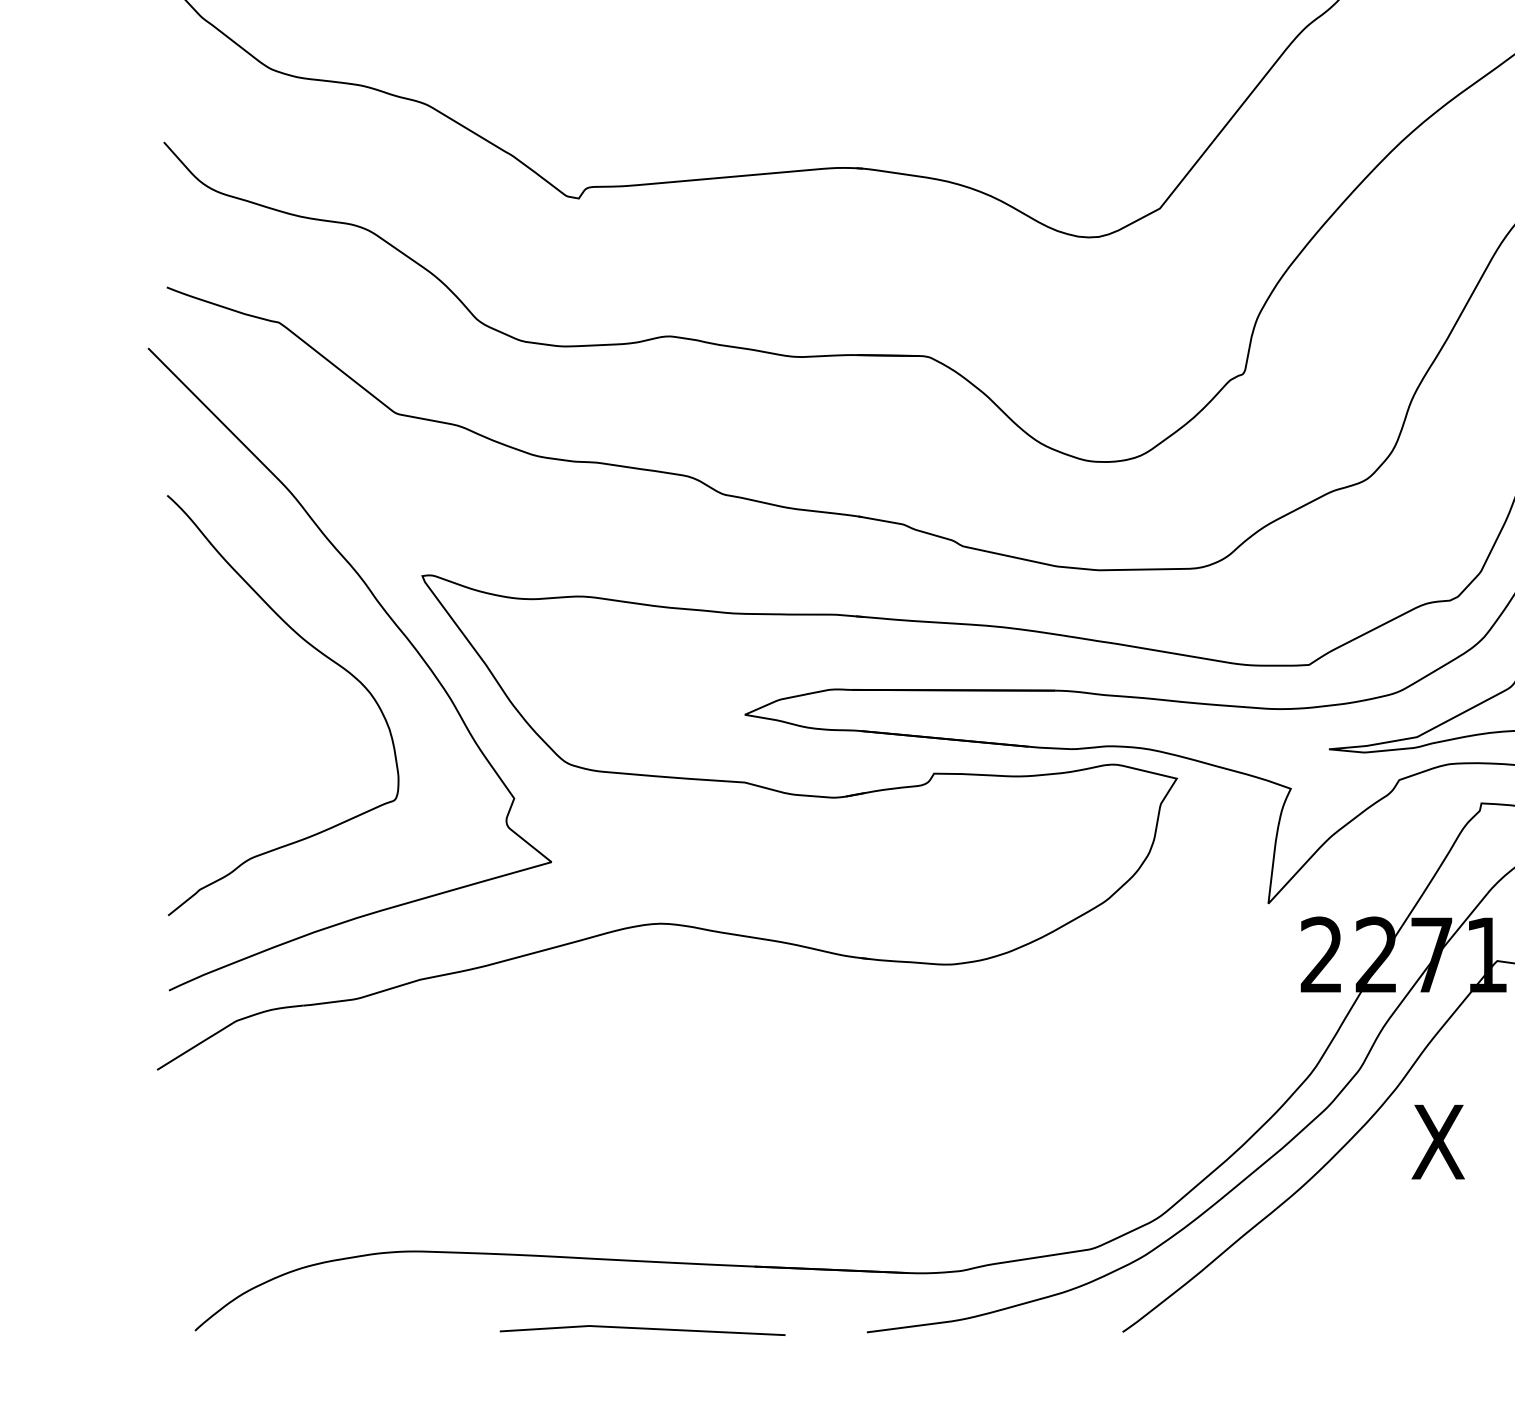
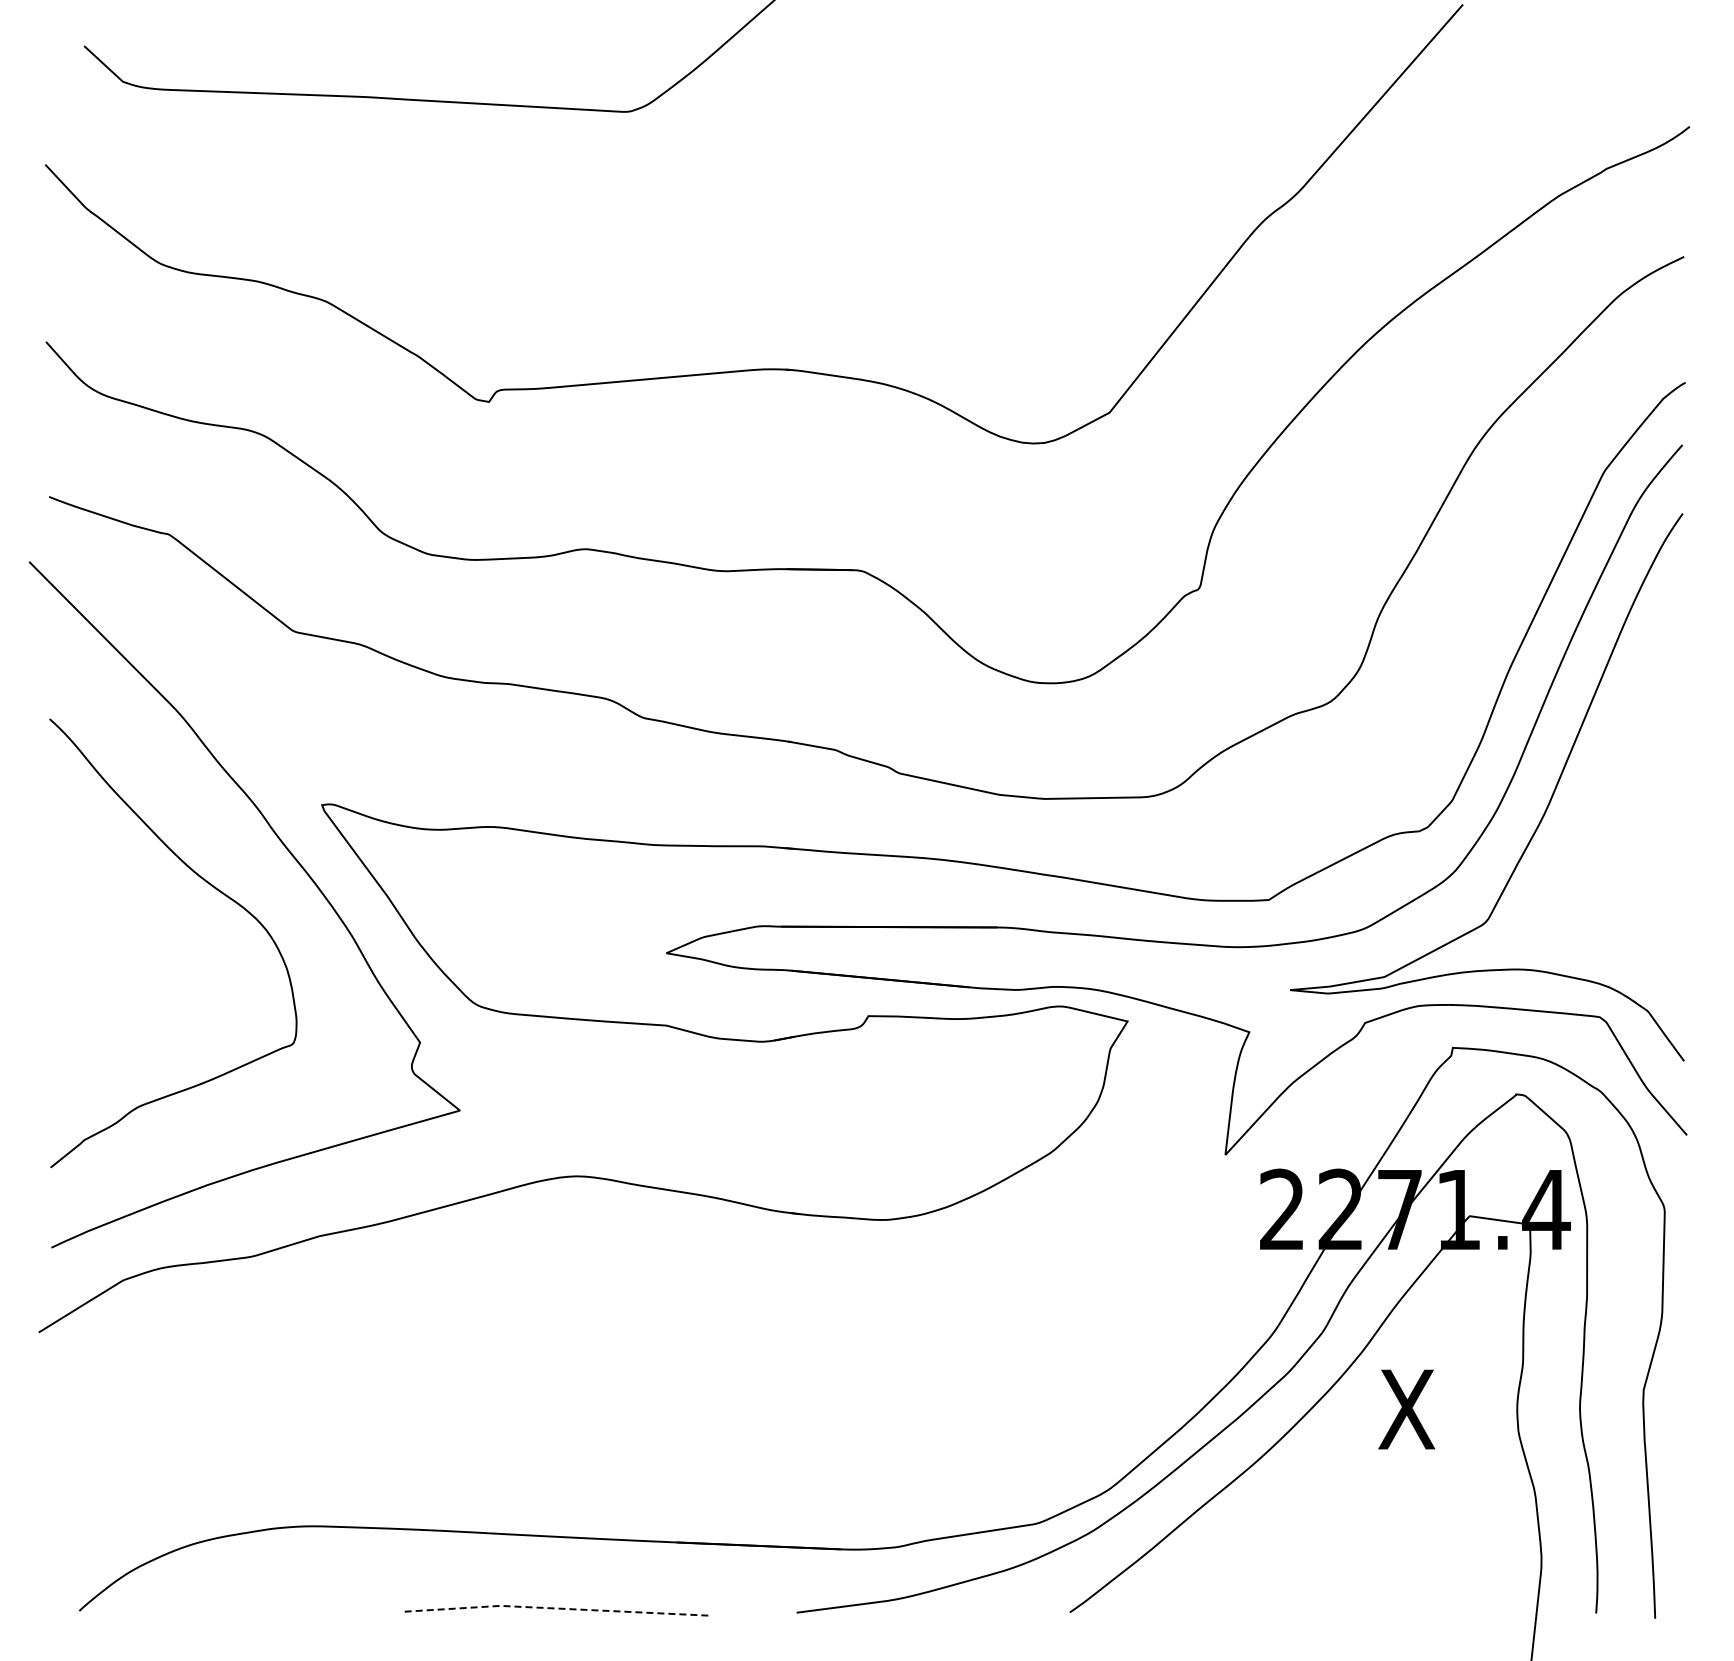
line: (642, 1328) -> (557, 1608), solid -> dashed

